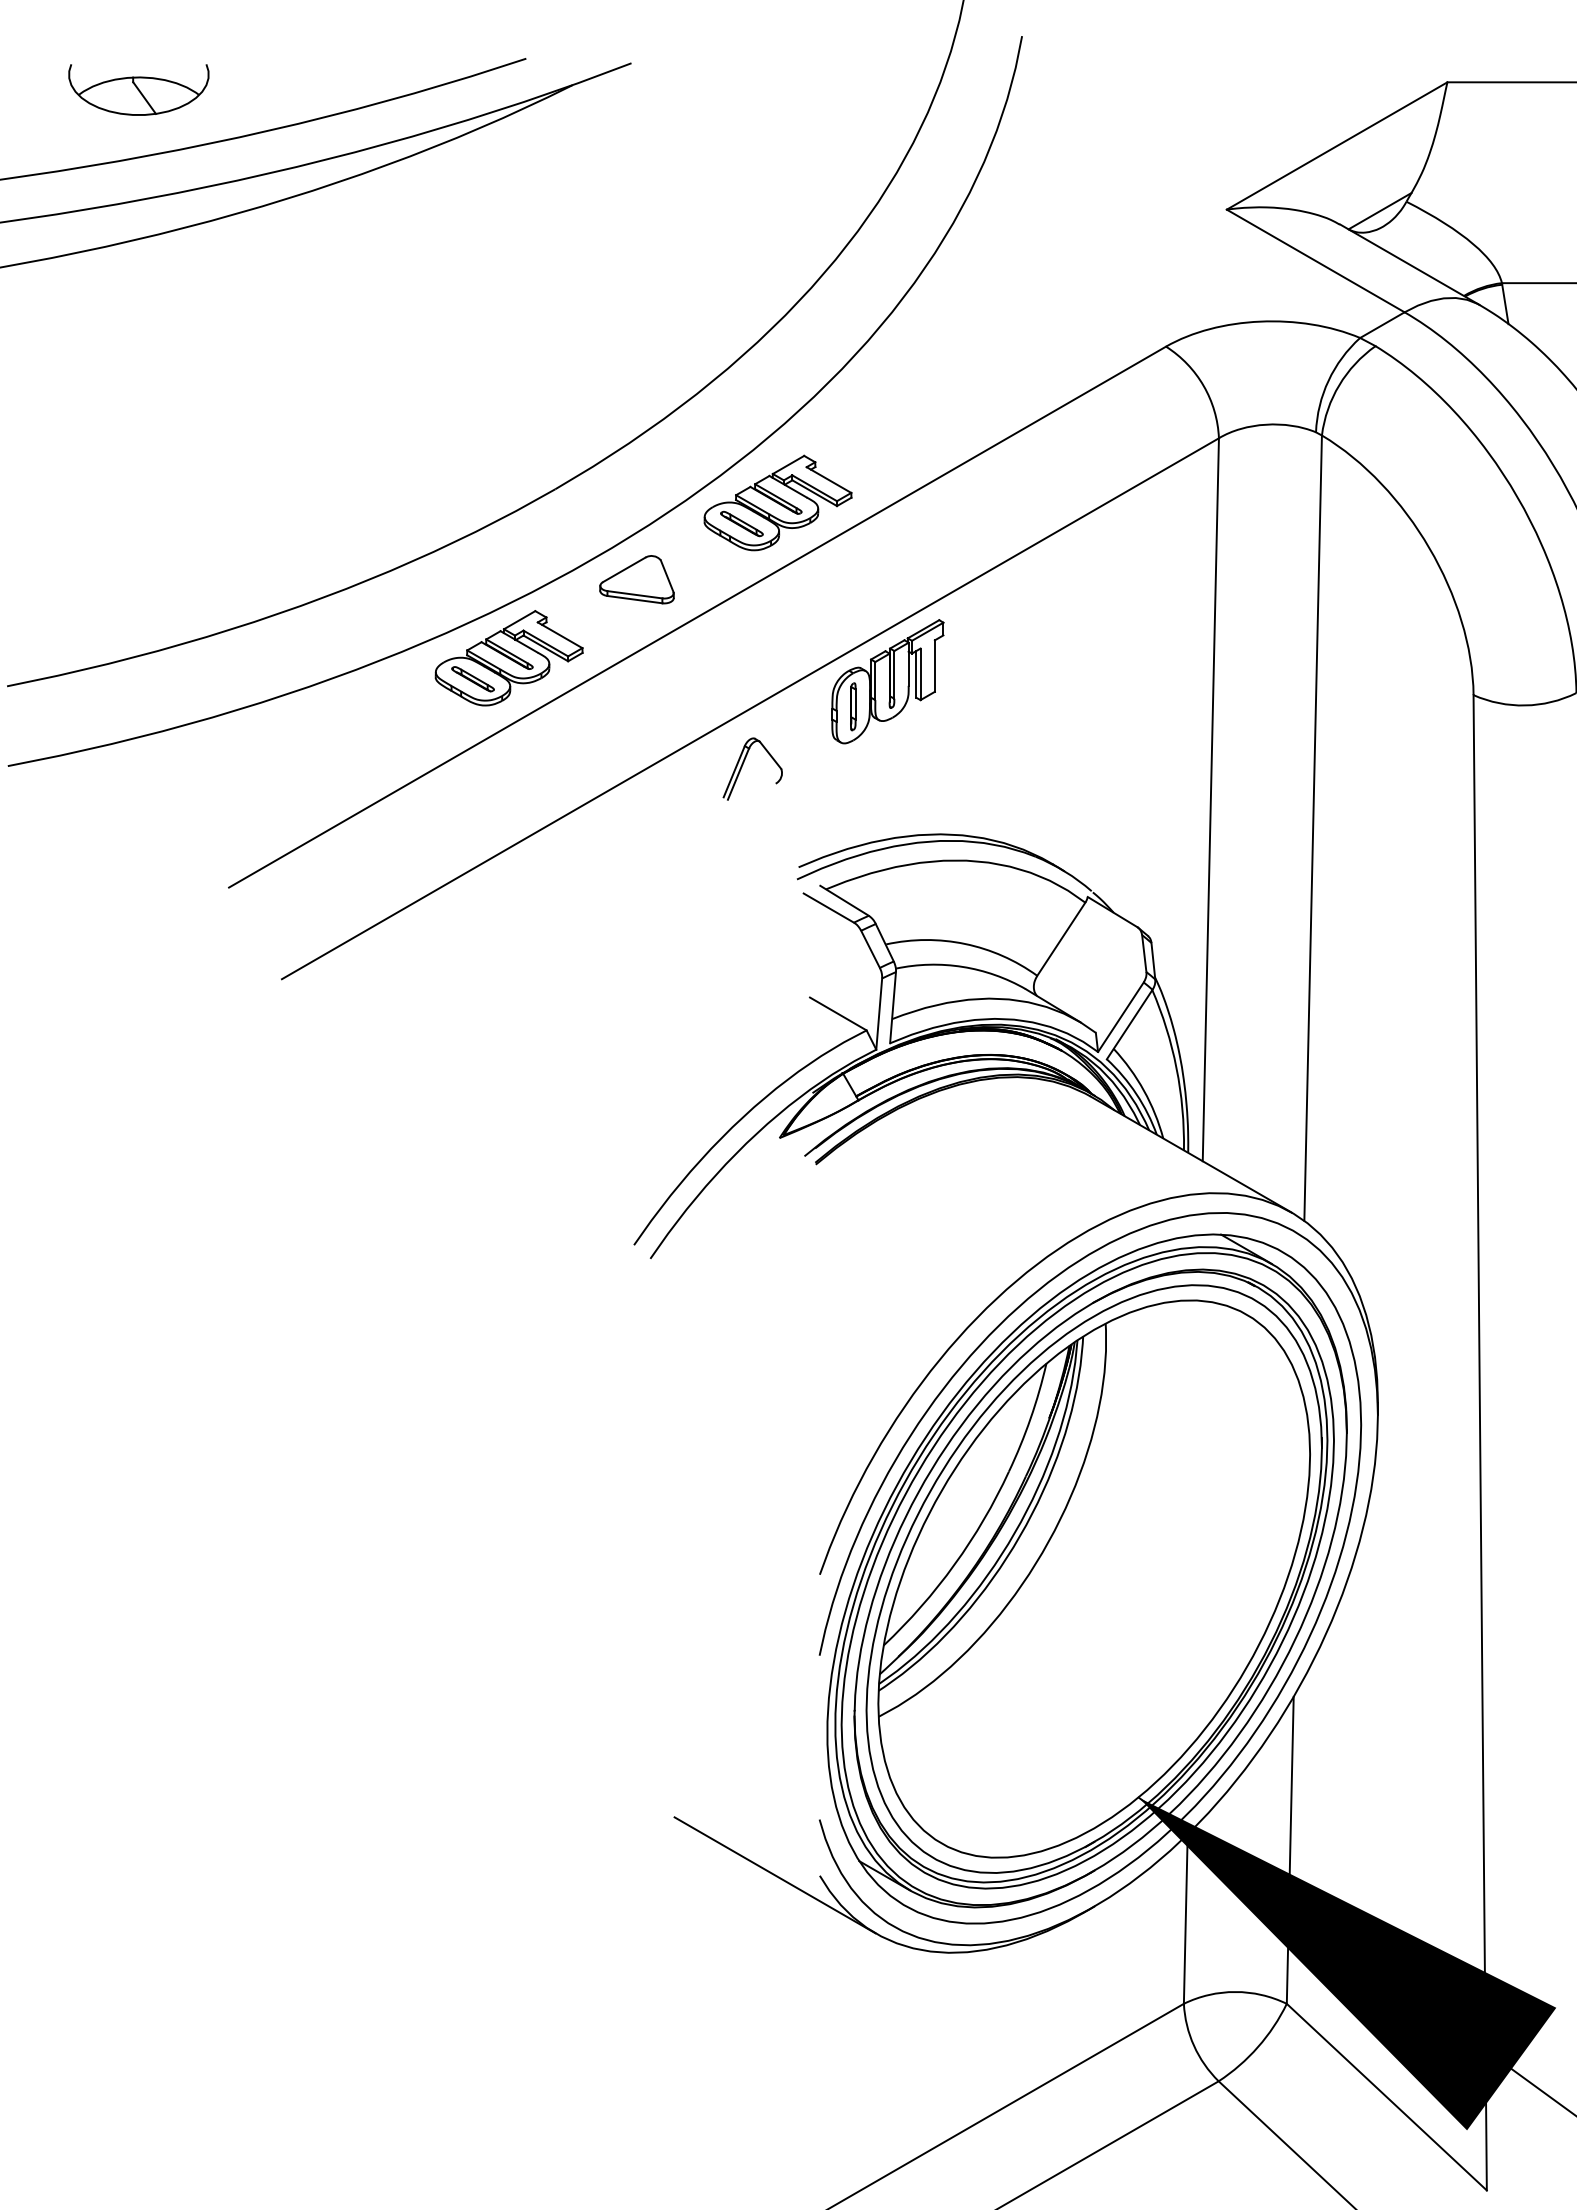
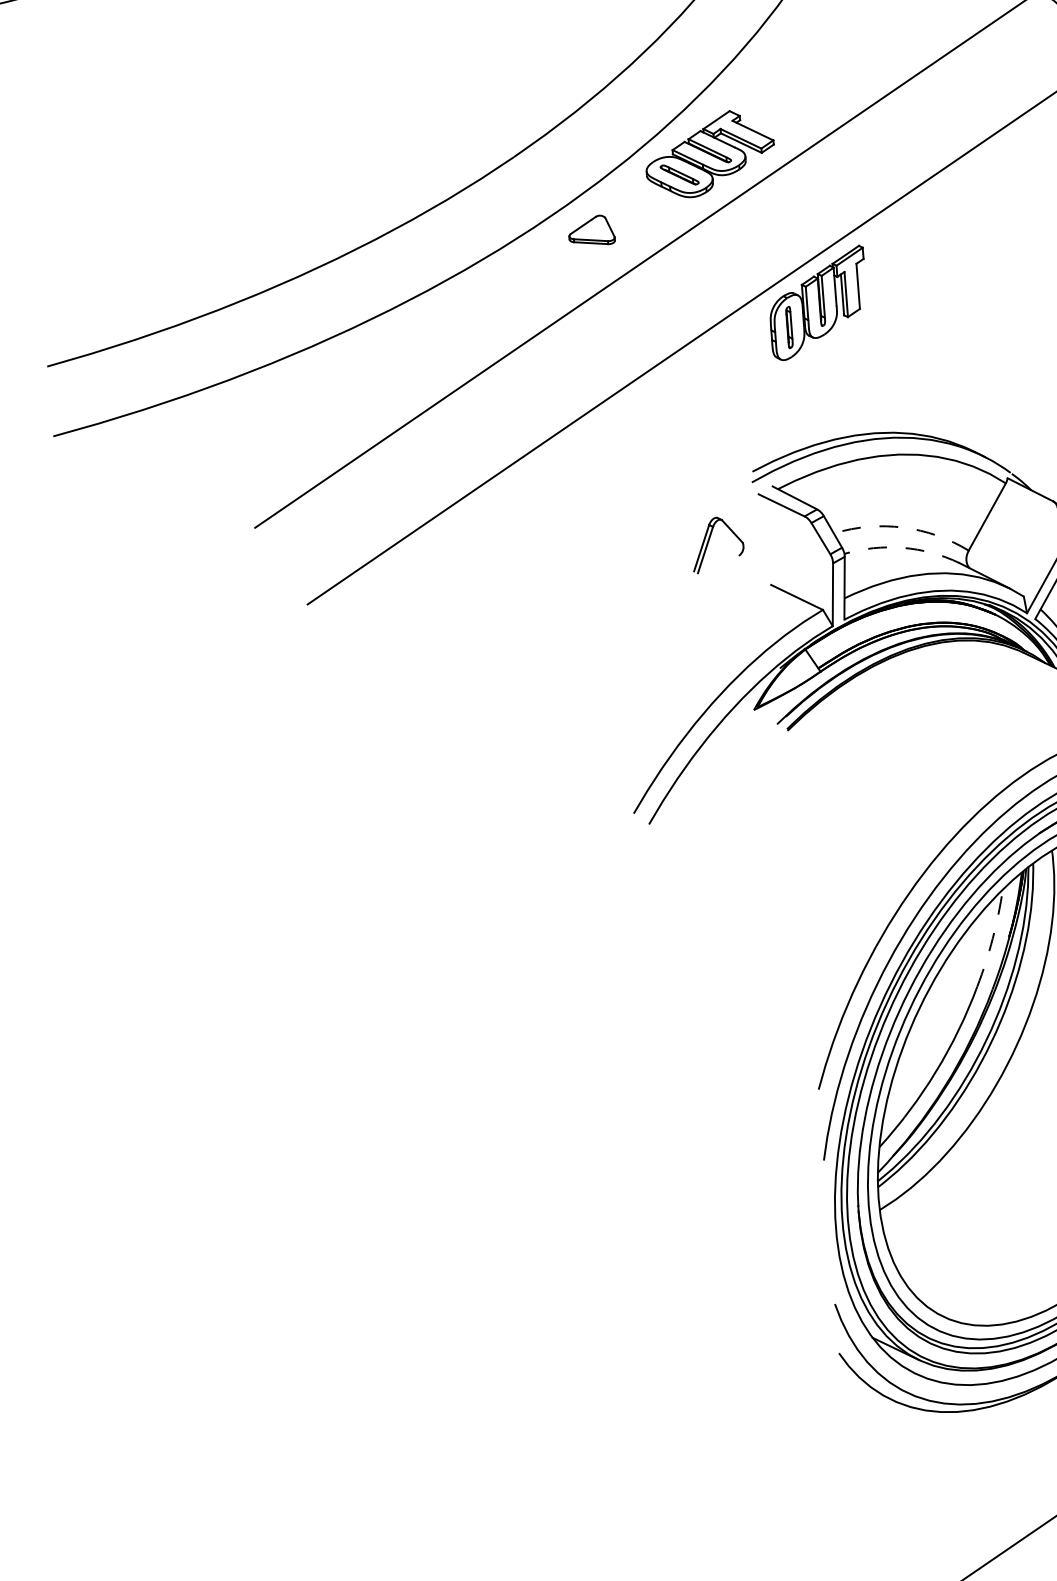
part: (636, 579) -> (591, 230), size x0.7
part: (508, 658) -> (484, 308), removed
part: (743, 764) -> (709, 541), moved
arc: (965, 943) -> (903, 527), solid -> dashed
arc: (962, 966) -> (902, 547), solid -> dashed
arc: (1030, 1418) -> (992, 938), solid -> dashed
line: (774, 1875) -> (799, 1356), removed

